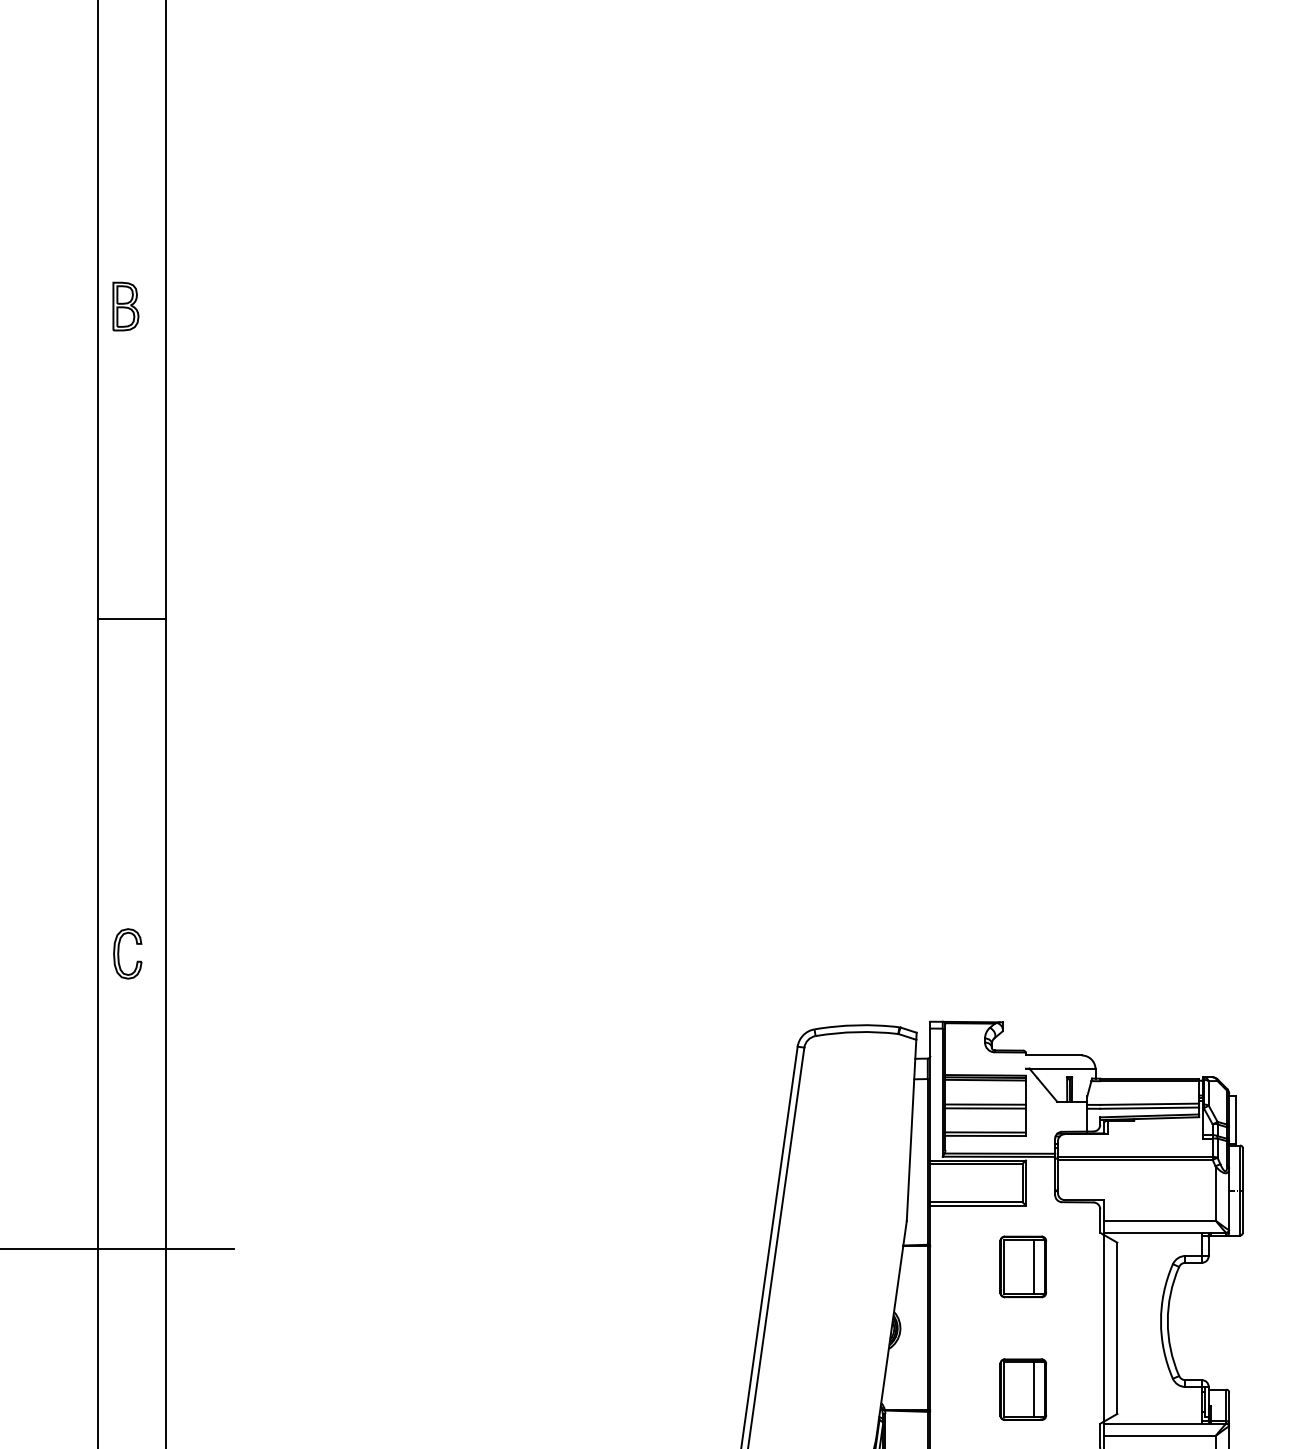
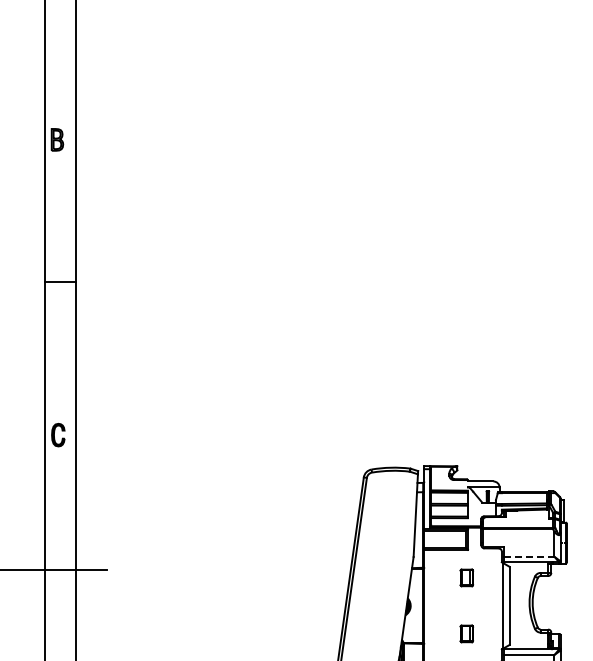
line: (1160, 1220) -> (529, 556), solid -> dashed
part: (1022, 1266) -> (466, 577), size x0.6
part: (1022, 1388) -> (466, 633), size x0.6

